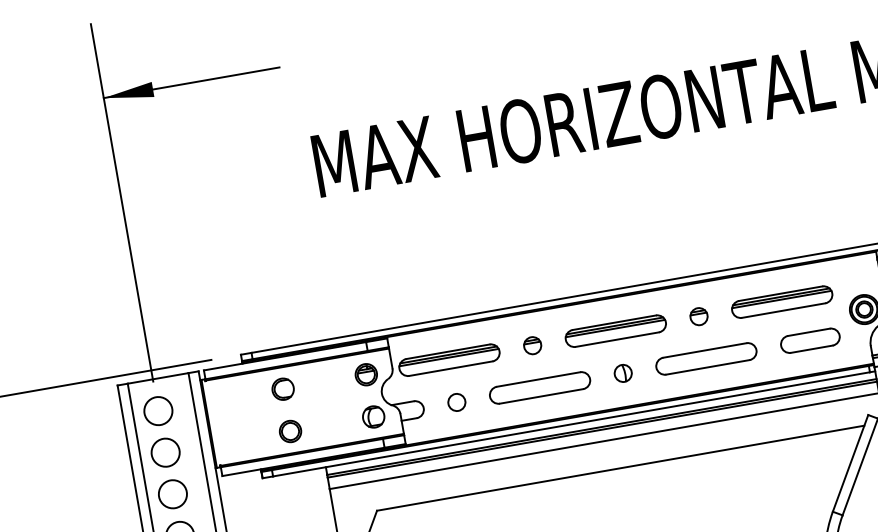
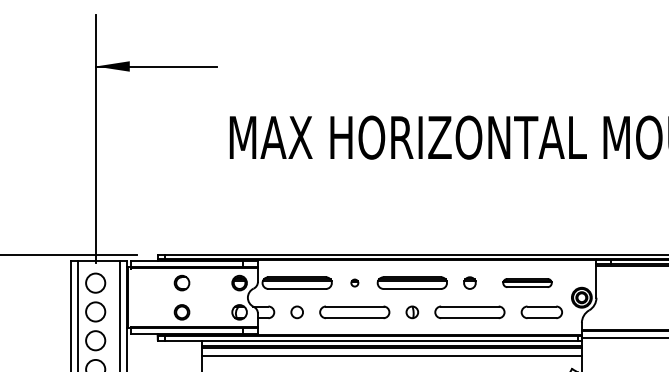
part: (782, 301) -> (527, 282), size x0.7
part: (532, 344) -> (354, 282), size x0.6

